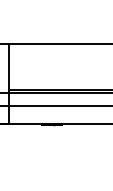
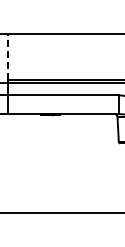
line: (9, 66) -> (8, 56), solid -> dashed

